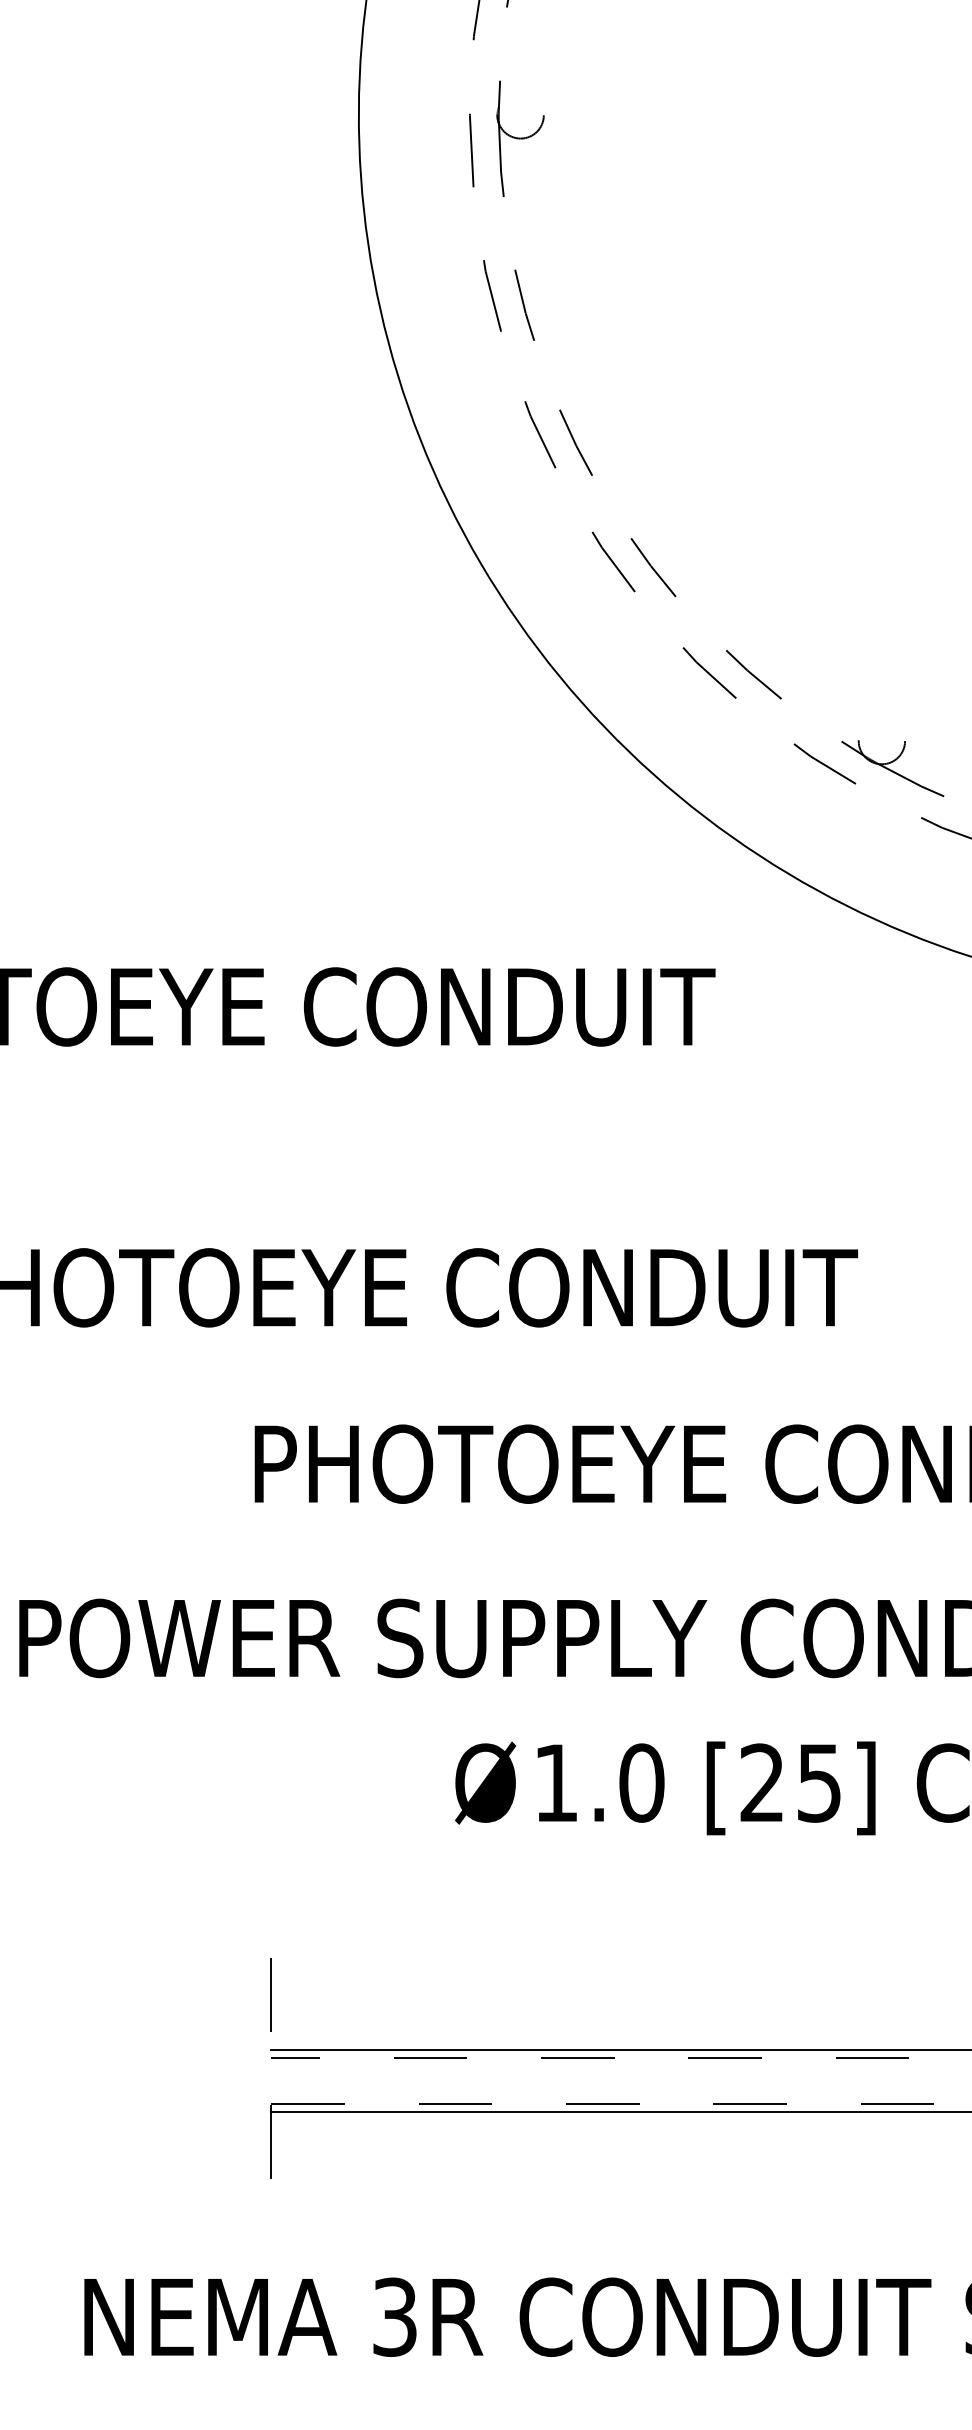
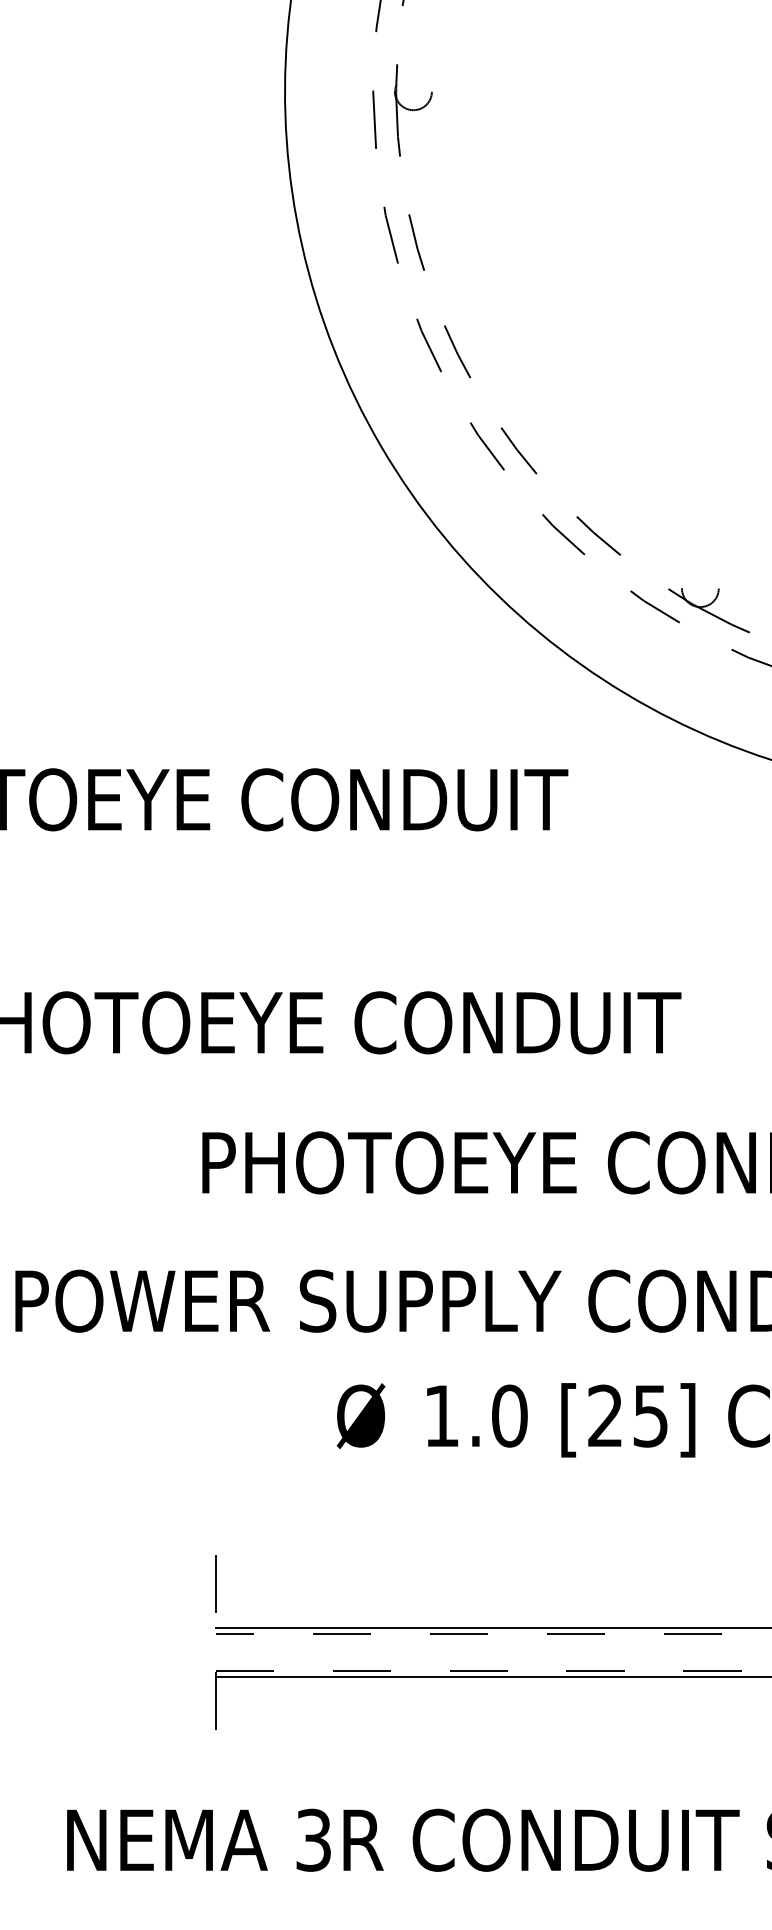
text: (485, 1782) -> (360, 1415), moved

